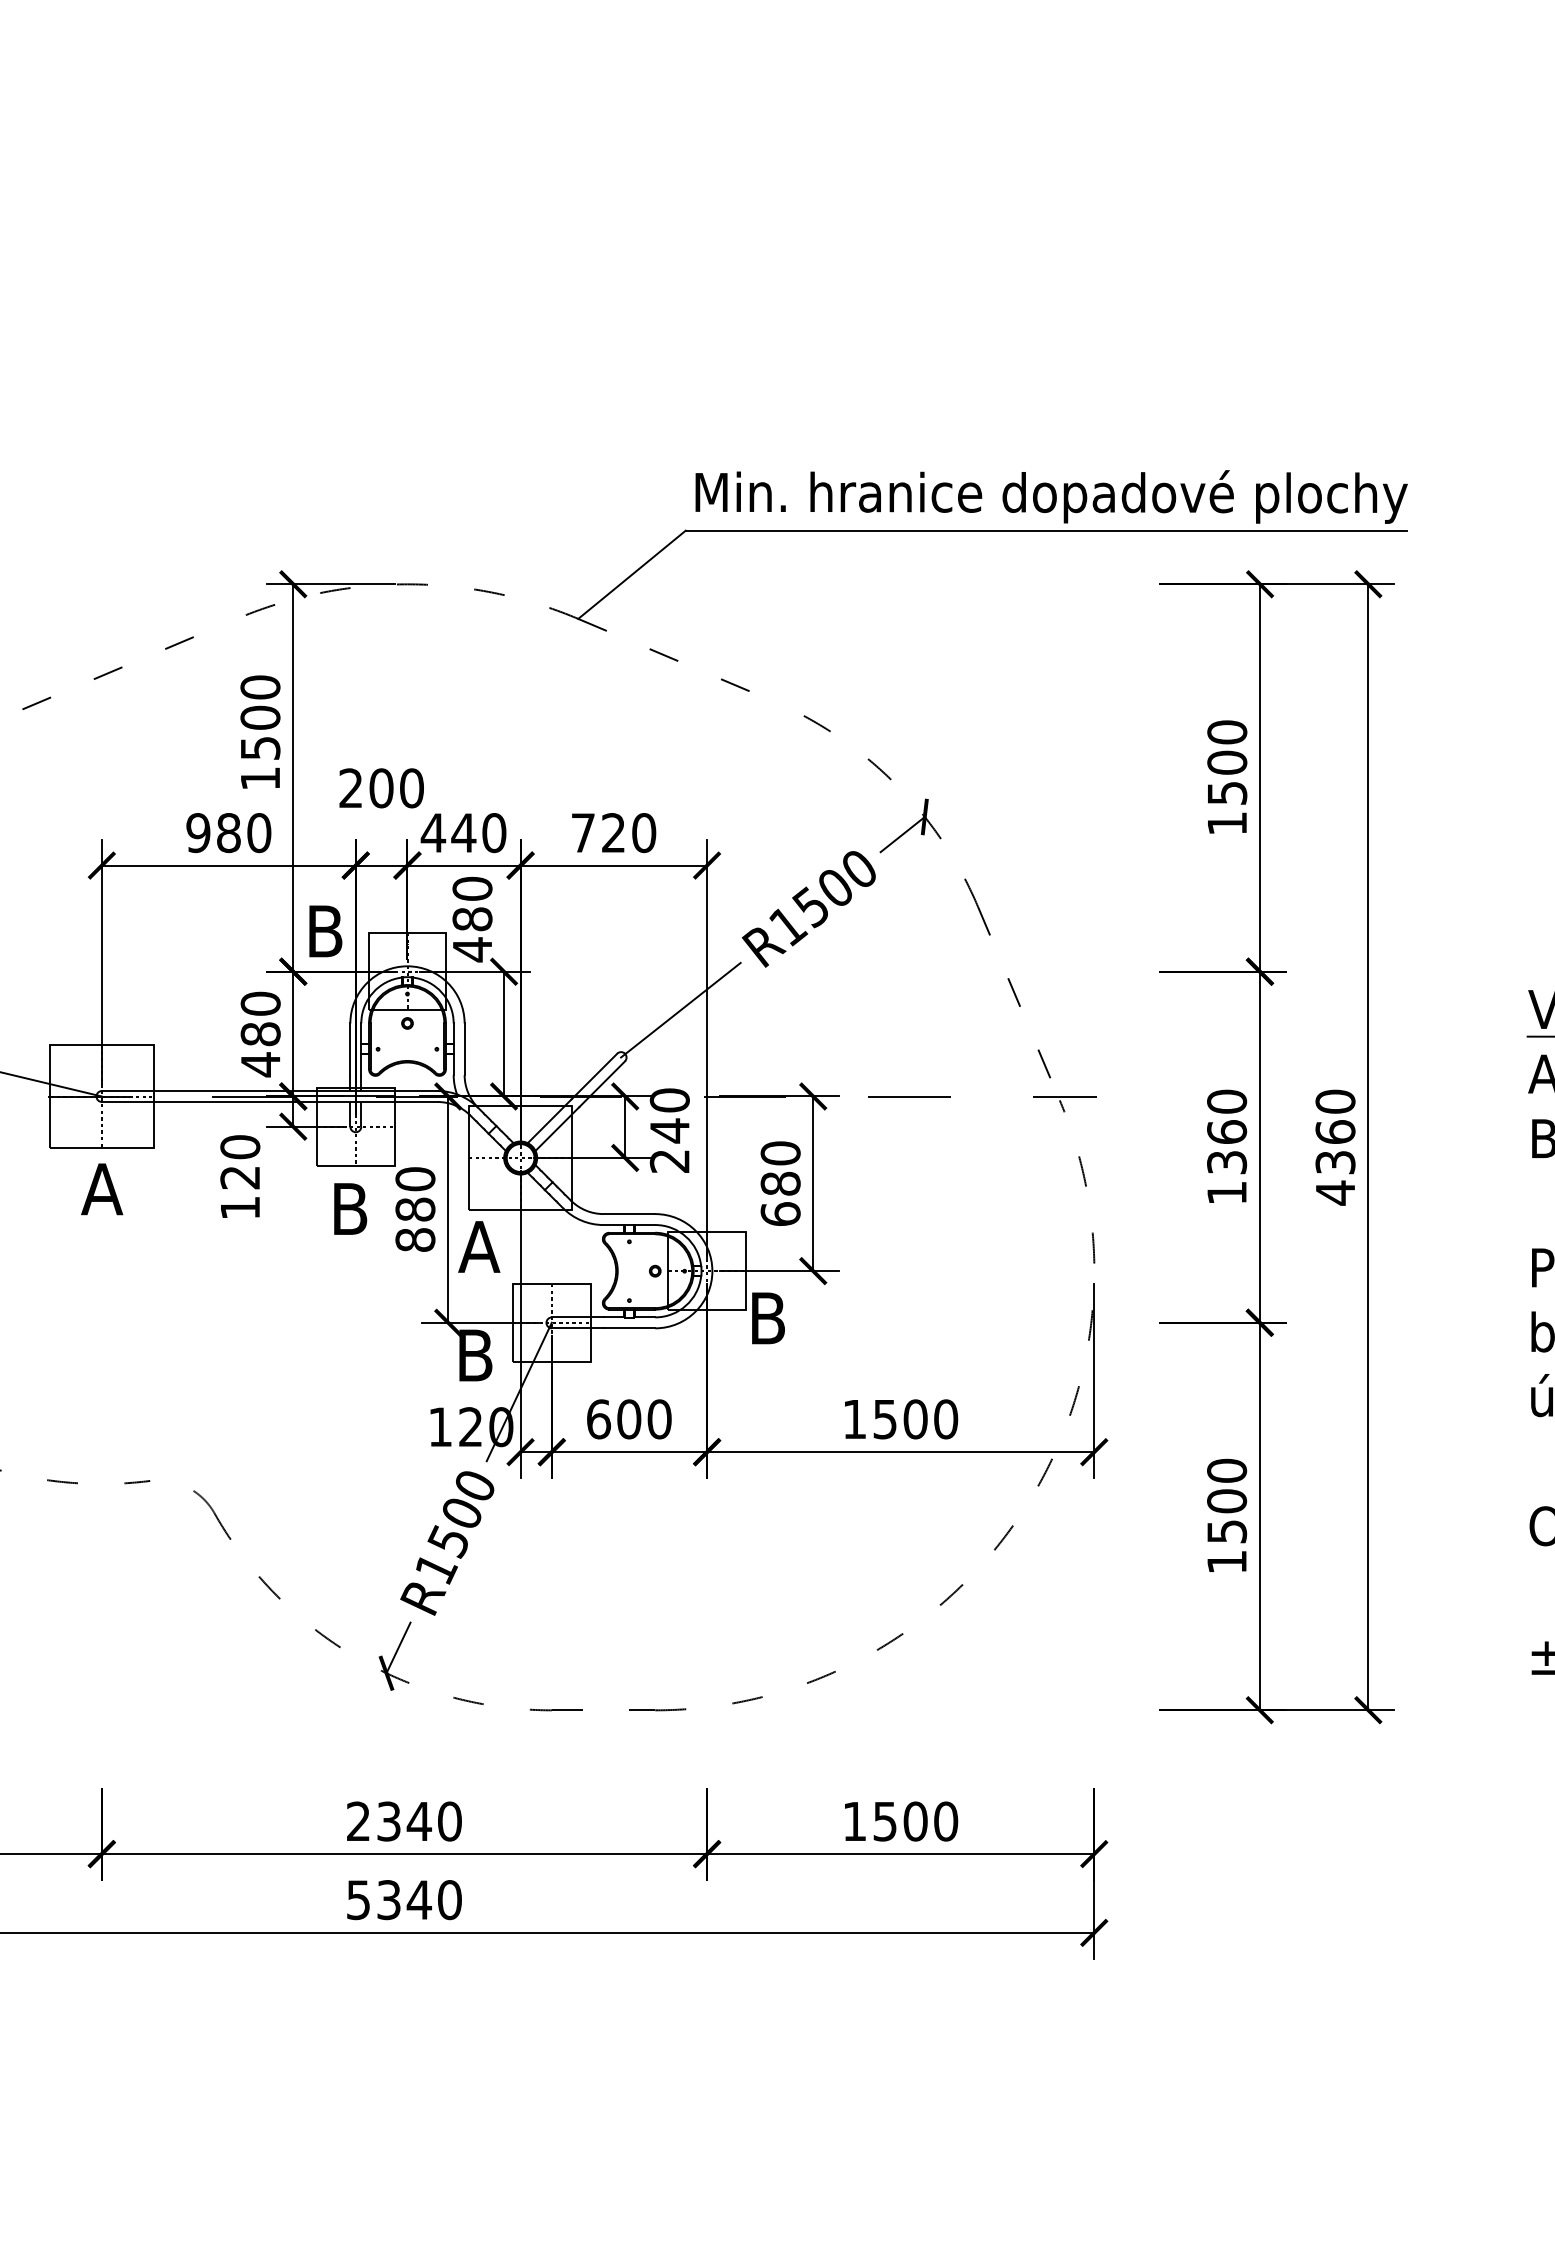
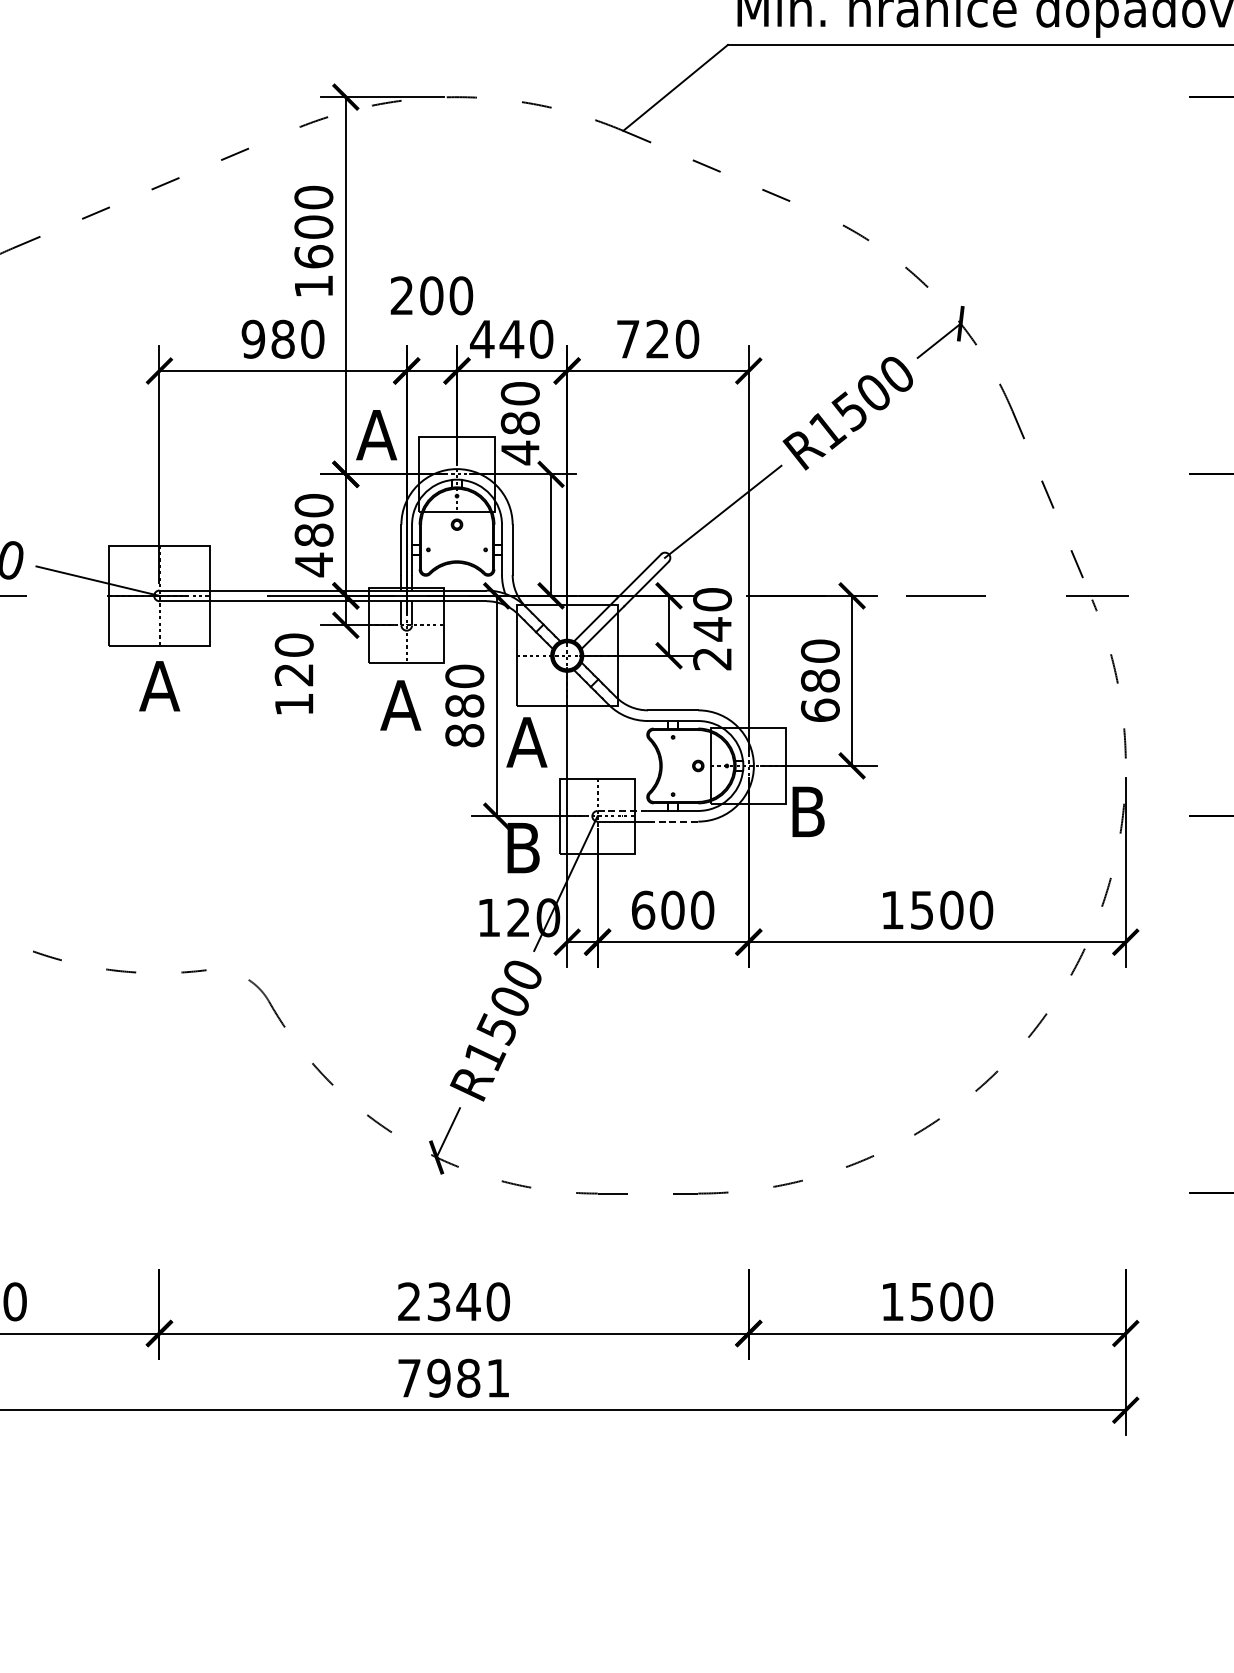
text: (260, 748) -> (313, 257), 1500 -> 1600
text: (324, 931) -> (376, 435), B -> A
text: (349, 1208) -> (400, 704), B -> A
line: (577, 1317) -> (622, 811), solid -> dashed
line: (629, 1328) -> (673, 821), solid -> dashed
text: (404, 1900) -> (454, 1378), 5340 -> 7981

